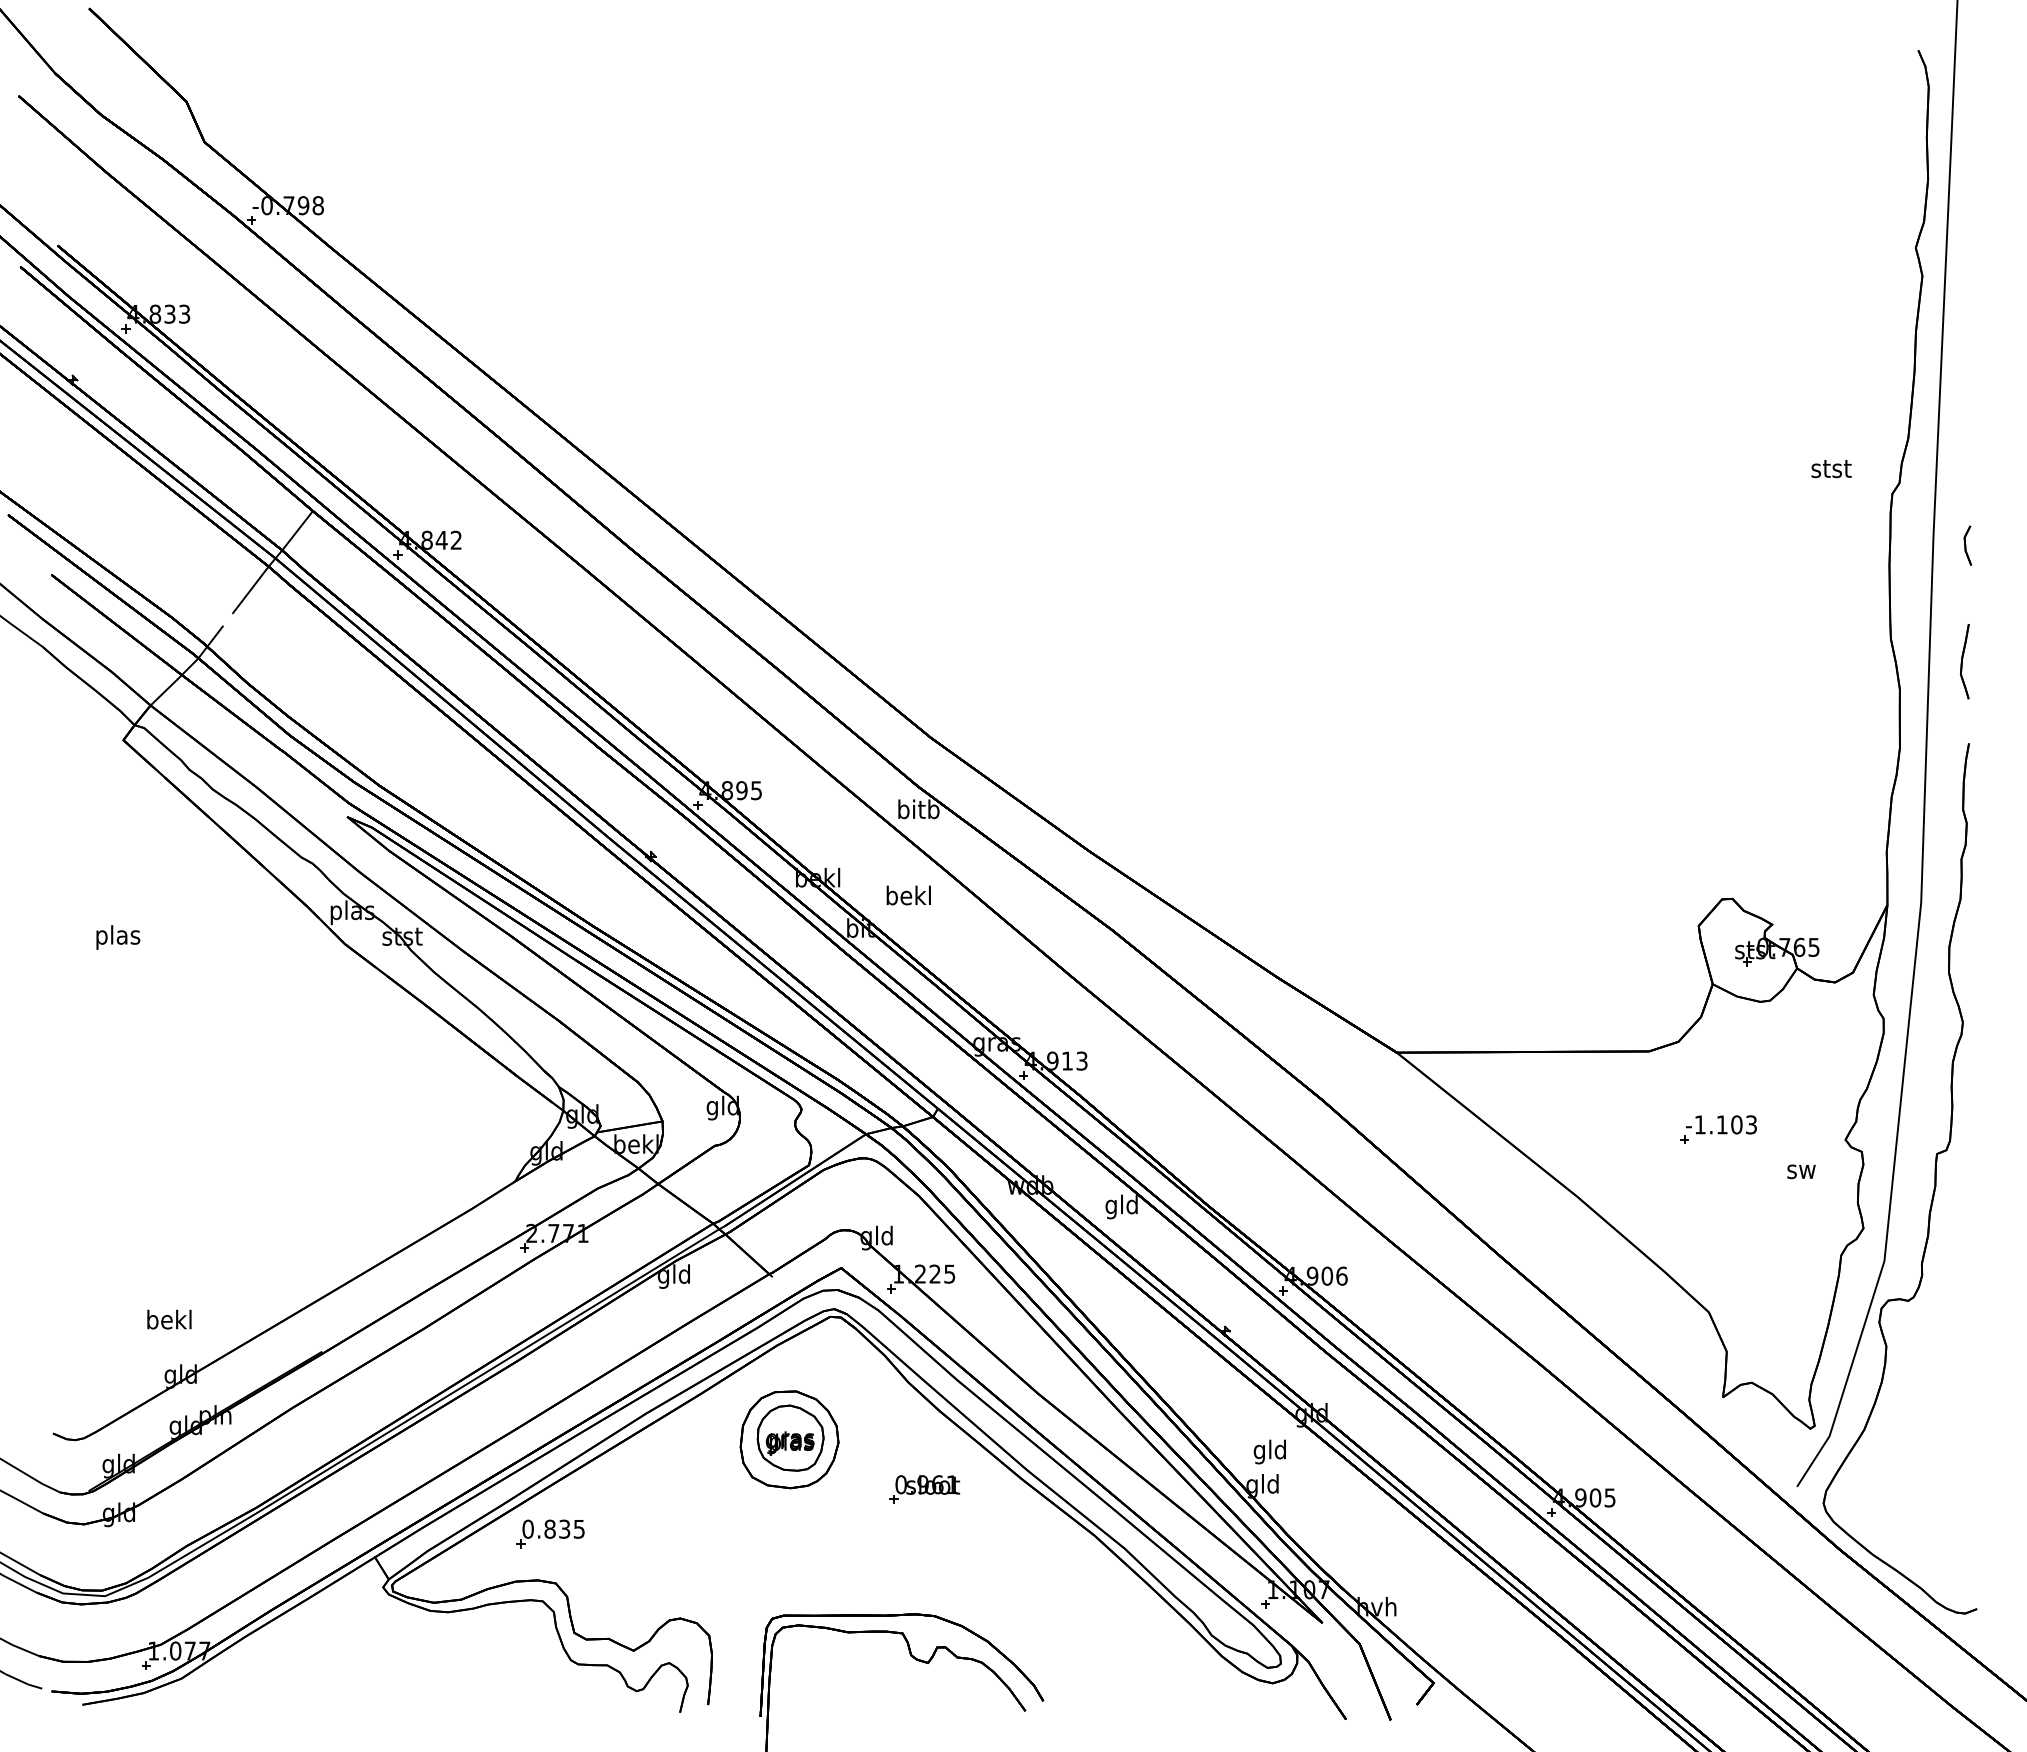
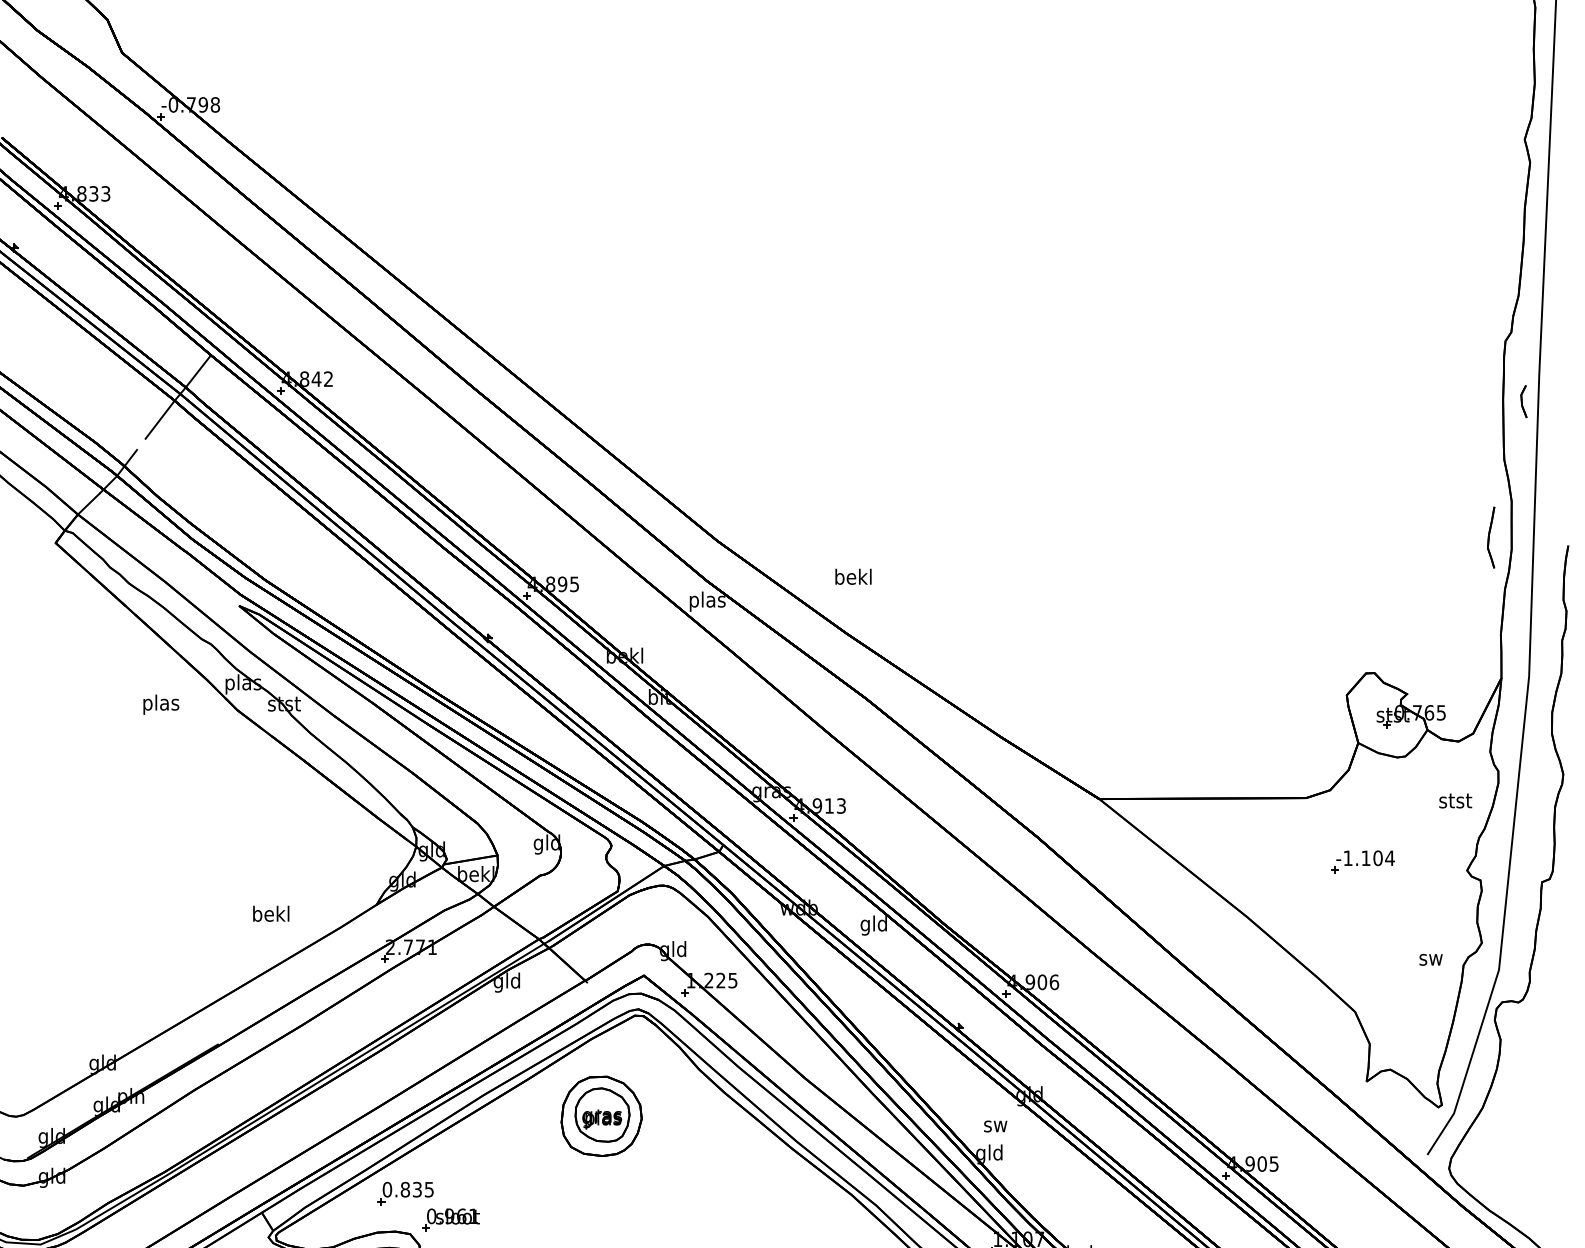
text: (1831, 469) -> (1455, 801), moved
part: (1967, 545) -> (1523, 401), moved
part: (1964, 661) -> (1490, 537), moved
text: (918, 811) -> (707, 601), bitb -> plas
text: (908, 895) -> (853, 576), moved
text: (118, 937) -> (161, 704), moved
text: (1751, 1124) -> (1390, 857), -1.103 -> -1.104
text: (1801, 1171) -> (1431, 959), moved
text: (169, 1319) -> (271, 913), moved
text: (1269, 1451) -> (995, 1125), gld -> sw
part: (924, 1489) -> (450, 1220), moved

